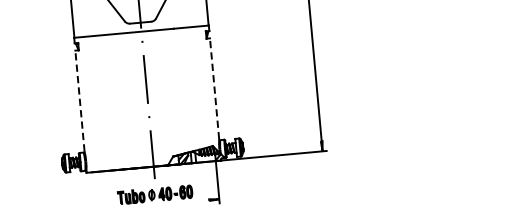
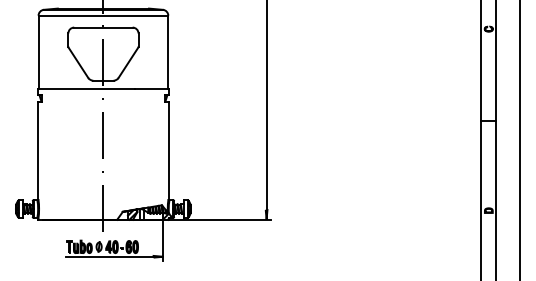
line: (214, 88) -> (168, 150), dashed -> solid
line: (80, 101) -> (38, 150), dashed -> solid
line: (163, 204) -> (109, 256), added

